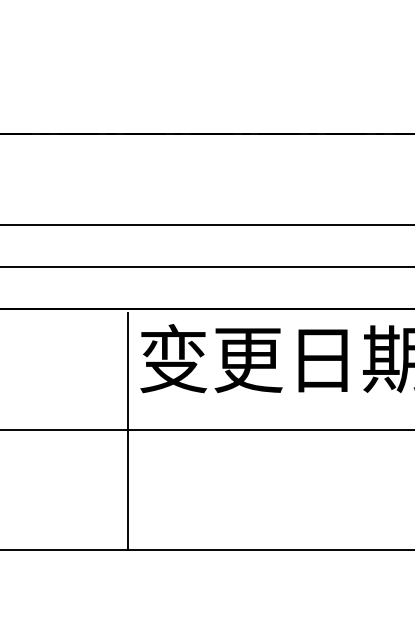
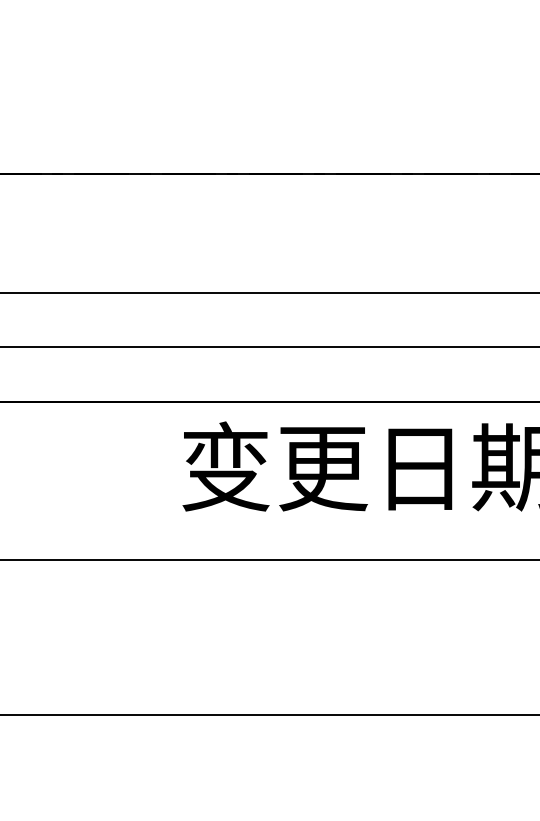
line: (127, 430) -> (166, 560), removed

